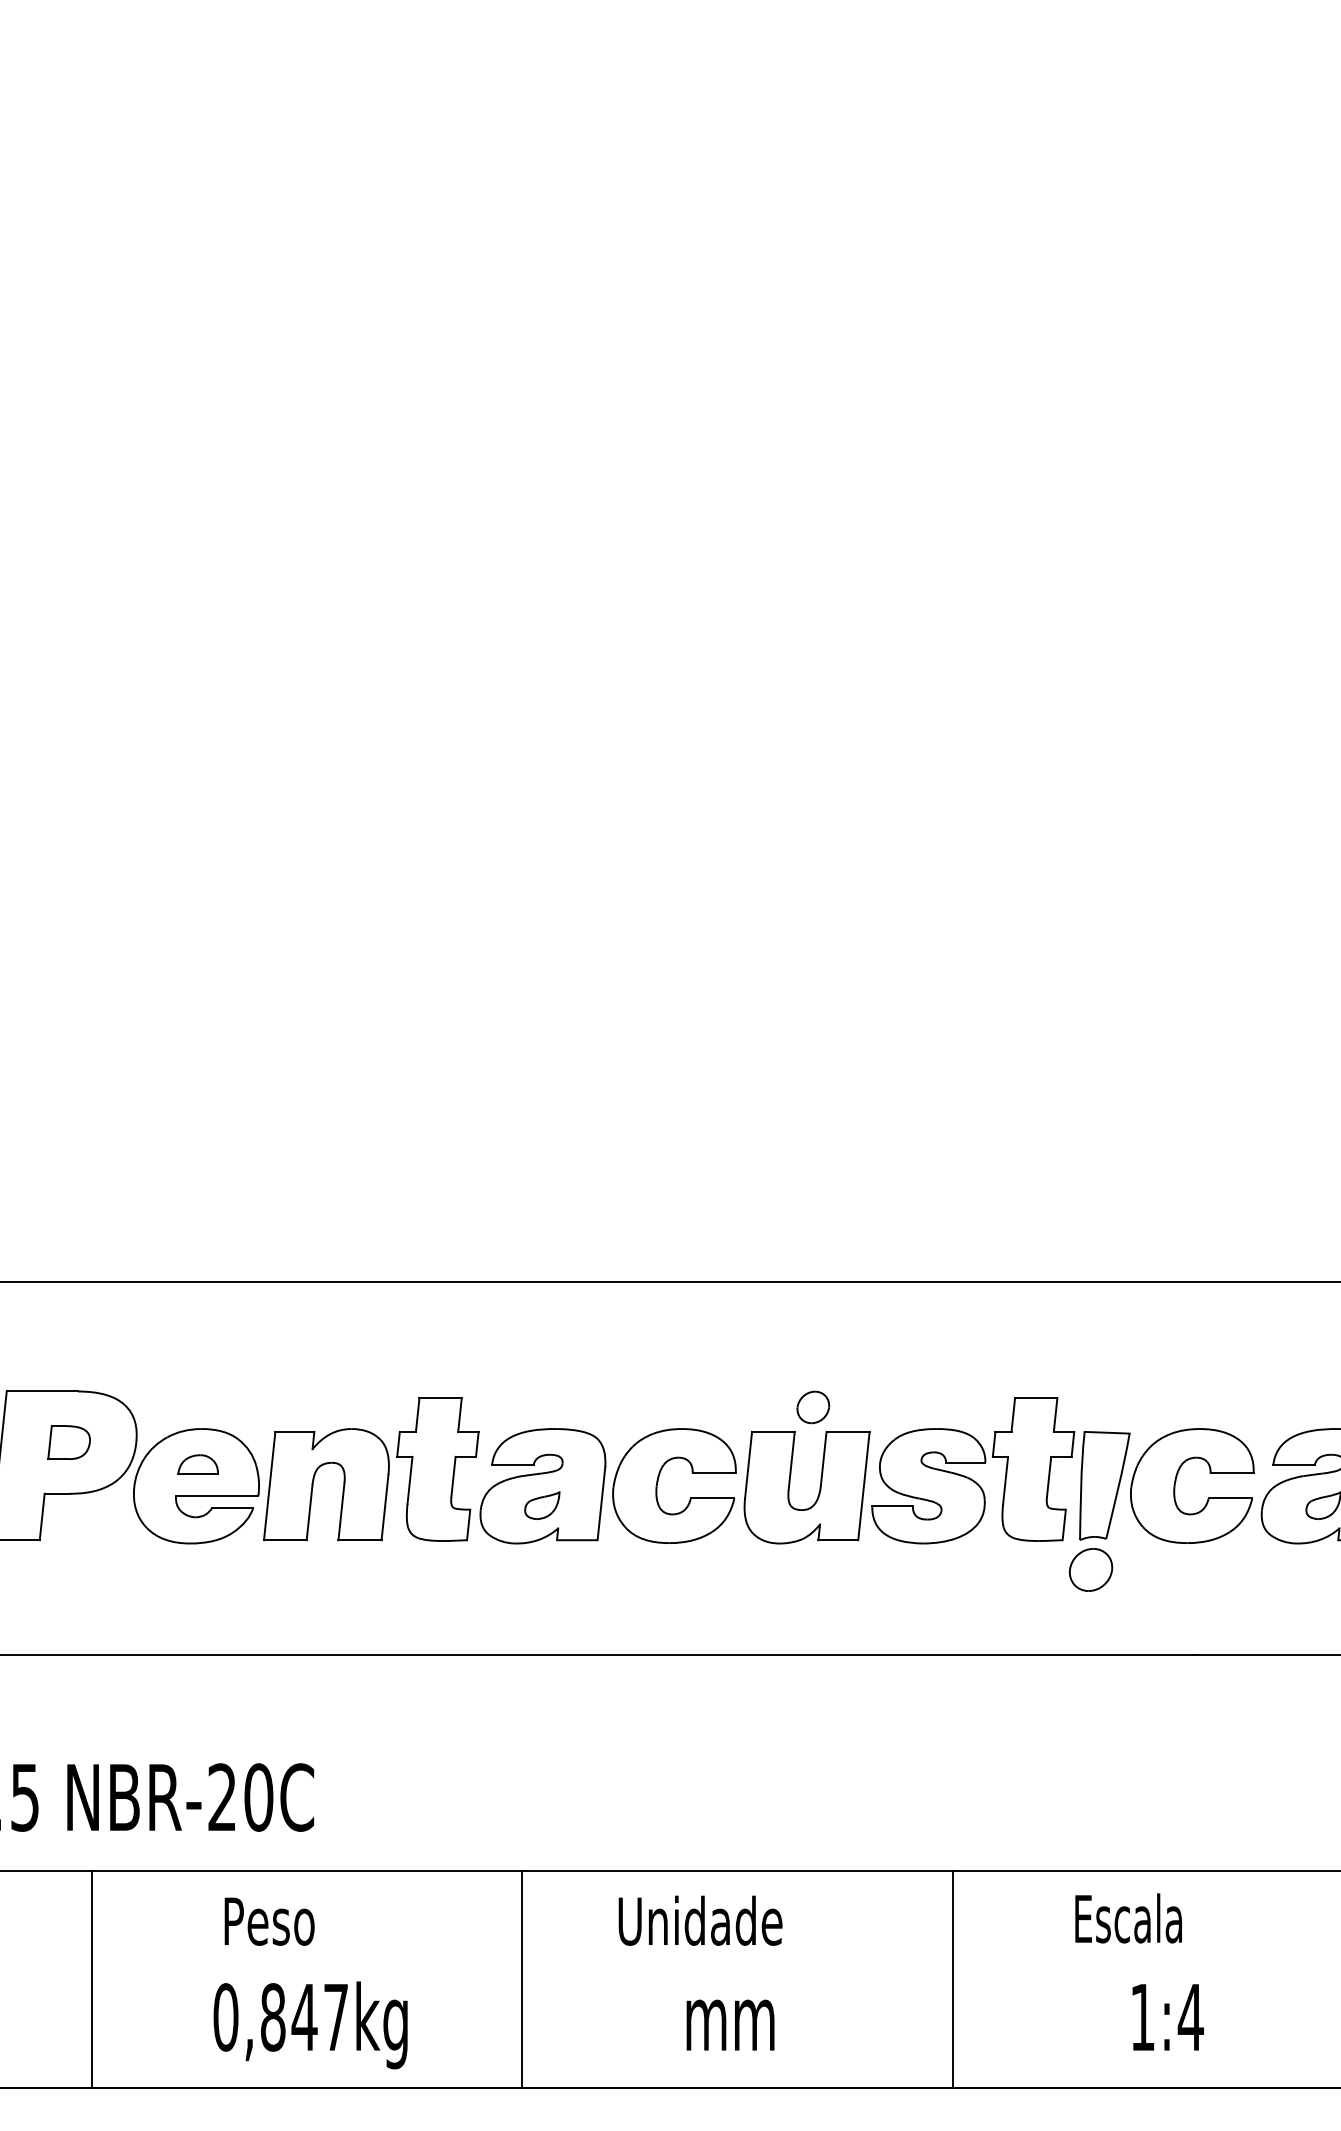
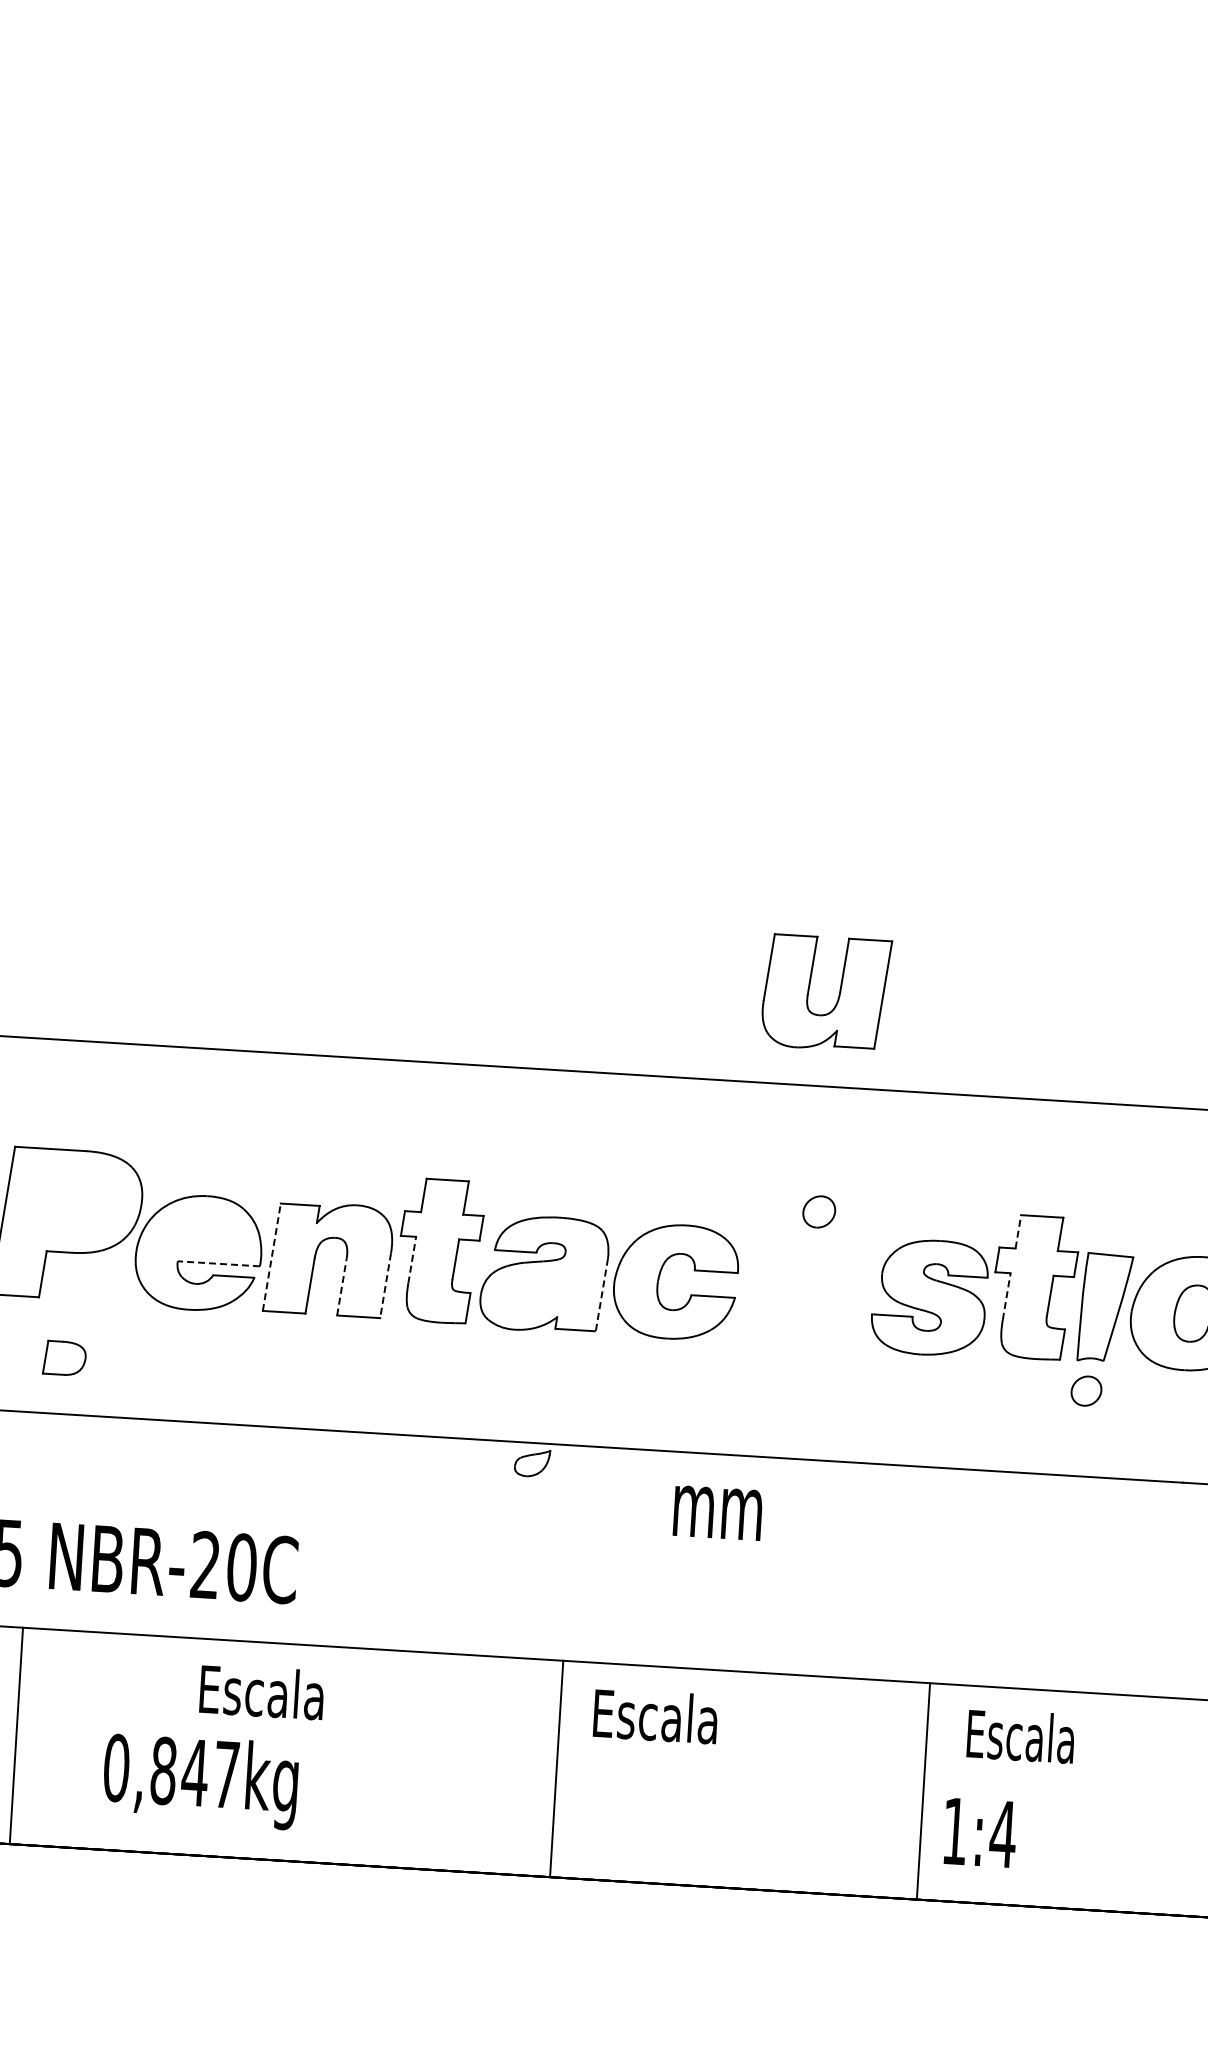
line: (1013, 1415) -> (1018, 1232), solid -> dashed
part: (68, 1442) -> (64, 1358), moved
part: (197, 1464) -> (201, 1231), removed
line: (410, 1480) -> (412, 1260), solid -> dashed
line: (1005, 1480) -> (1006, 1296), solid -> dashed
line: (269, 1485) -> (271, 1256), solid -> dashed
part: (819, 1487) -> (838, 993), moved
line: (216, 1495) -> (218, 1263), solid -> dashed
line: (601, 1503) -> (601, 1294), solid -> dashed
part: (542, 1505) -> (532, 1462), moved
line: (385, 1507) -> (386, 1285), solid -> dashed
line: (341, 1511) -> (341, 1287), solid -> dashed
part: (1090, 1569) -> (1086, 1390), size x0.7
text: (1128, 1918) -> (1020, 1736), moved
text: (288, 1920) -> (264, 1692), Peso -> Escala
text: (700, 1920) -> (675, 1717), Unidade -> Escala
line: (91, 1979) -> (15, 1735), moved
line: (522, 1979) -> (556, 1769), moved
text: (1167, 2017) -> (979, 1832), moved
text: (730, 2024) -> (717, 1512), moved
text: (310, 2025) -> (200, 1781), moved

